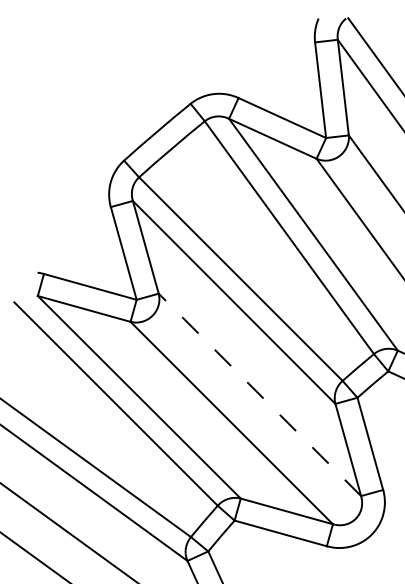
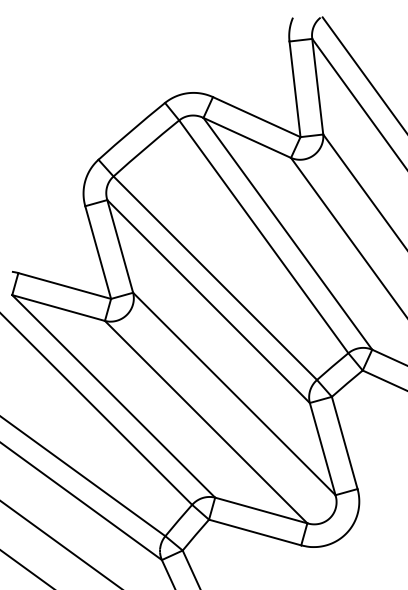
line: (259, 394) -> (233, 393), dashed -> solid

